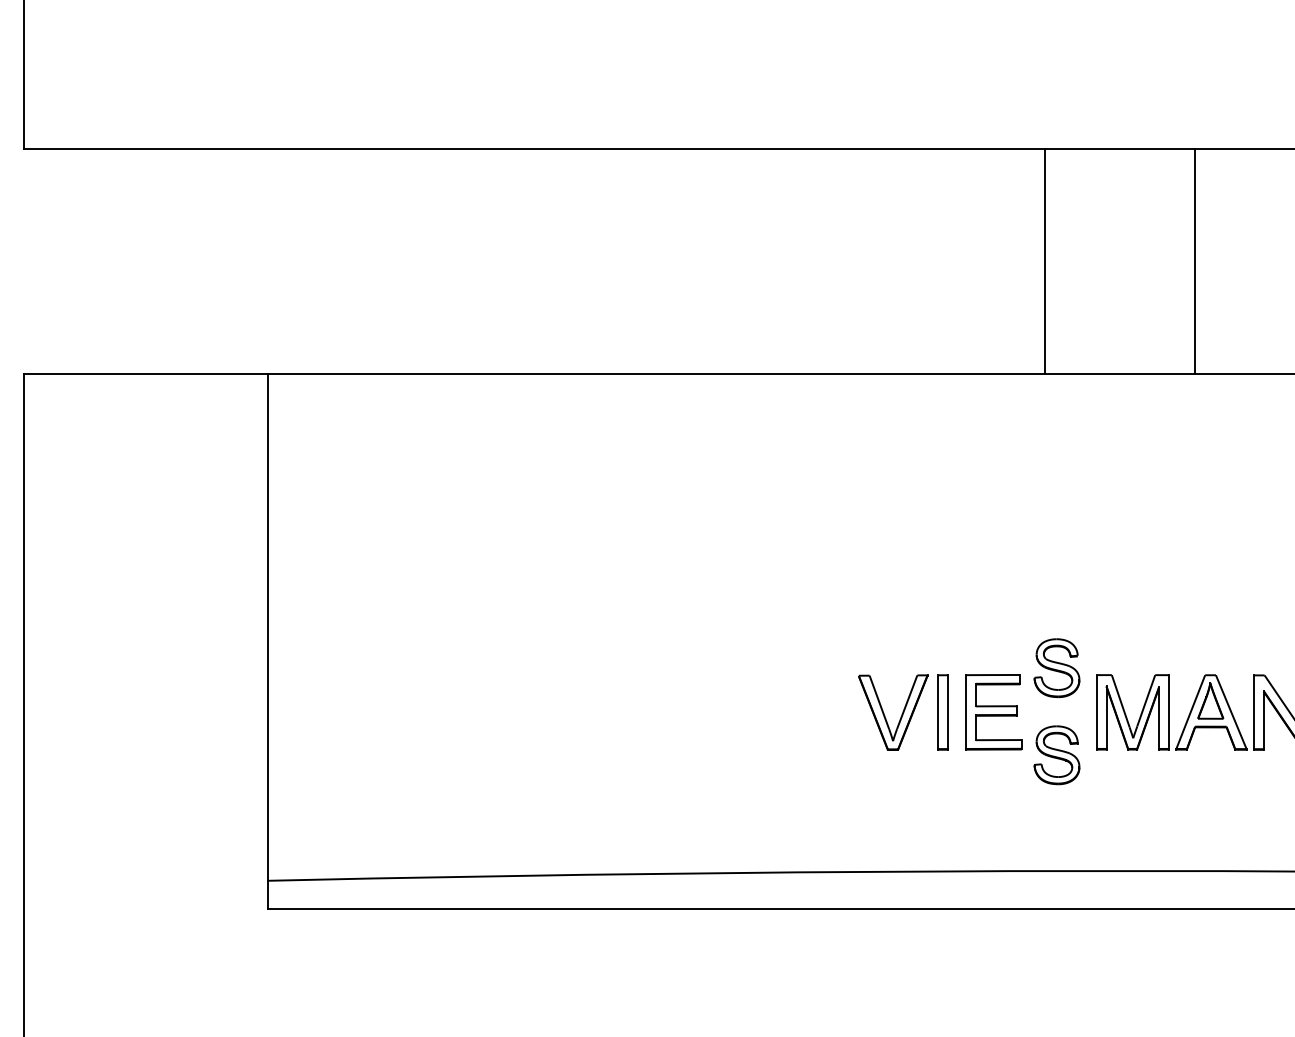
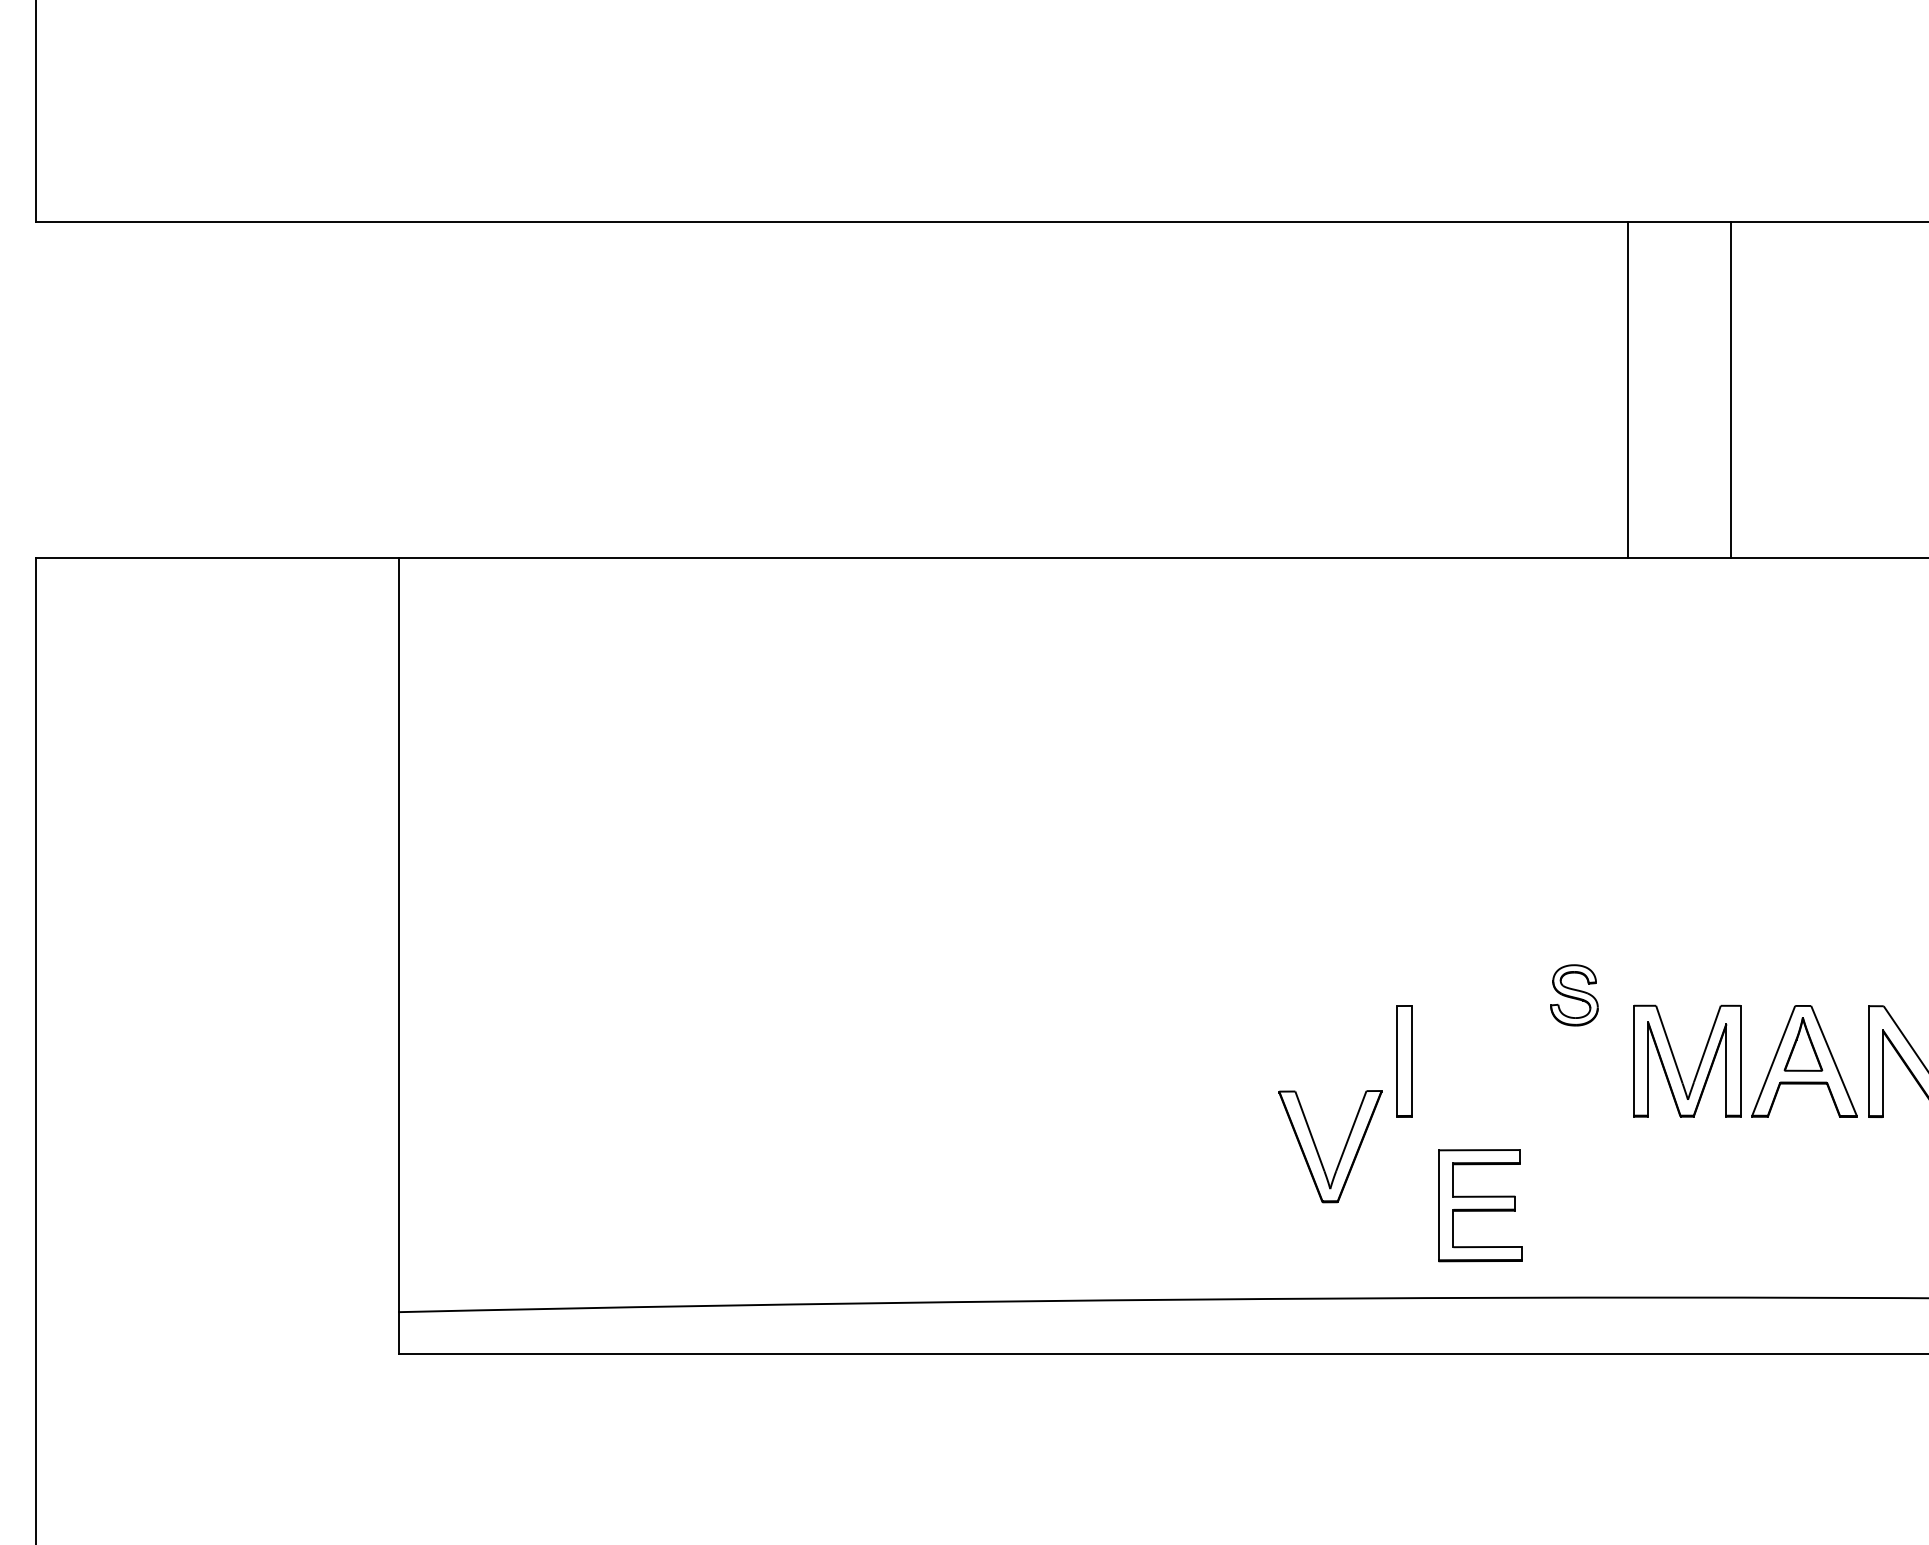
line: (1044, 261) -> (1627, 389), moved
line: (1194, 261) -> (1730, 389), moved
part: (1056, 667) -> (1573, 994), size x0.7
part: (993, 712) -> (1479, 1205), moved
part: (900, 716) -> (1341, 1152), moved
part: (1056, 755) -> (1573, 1125), removed

